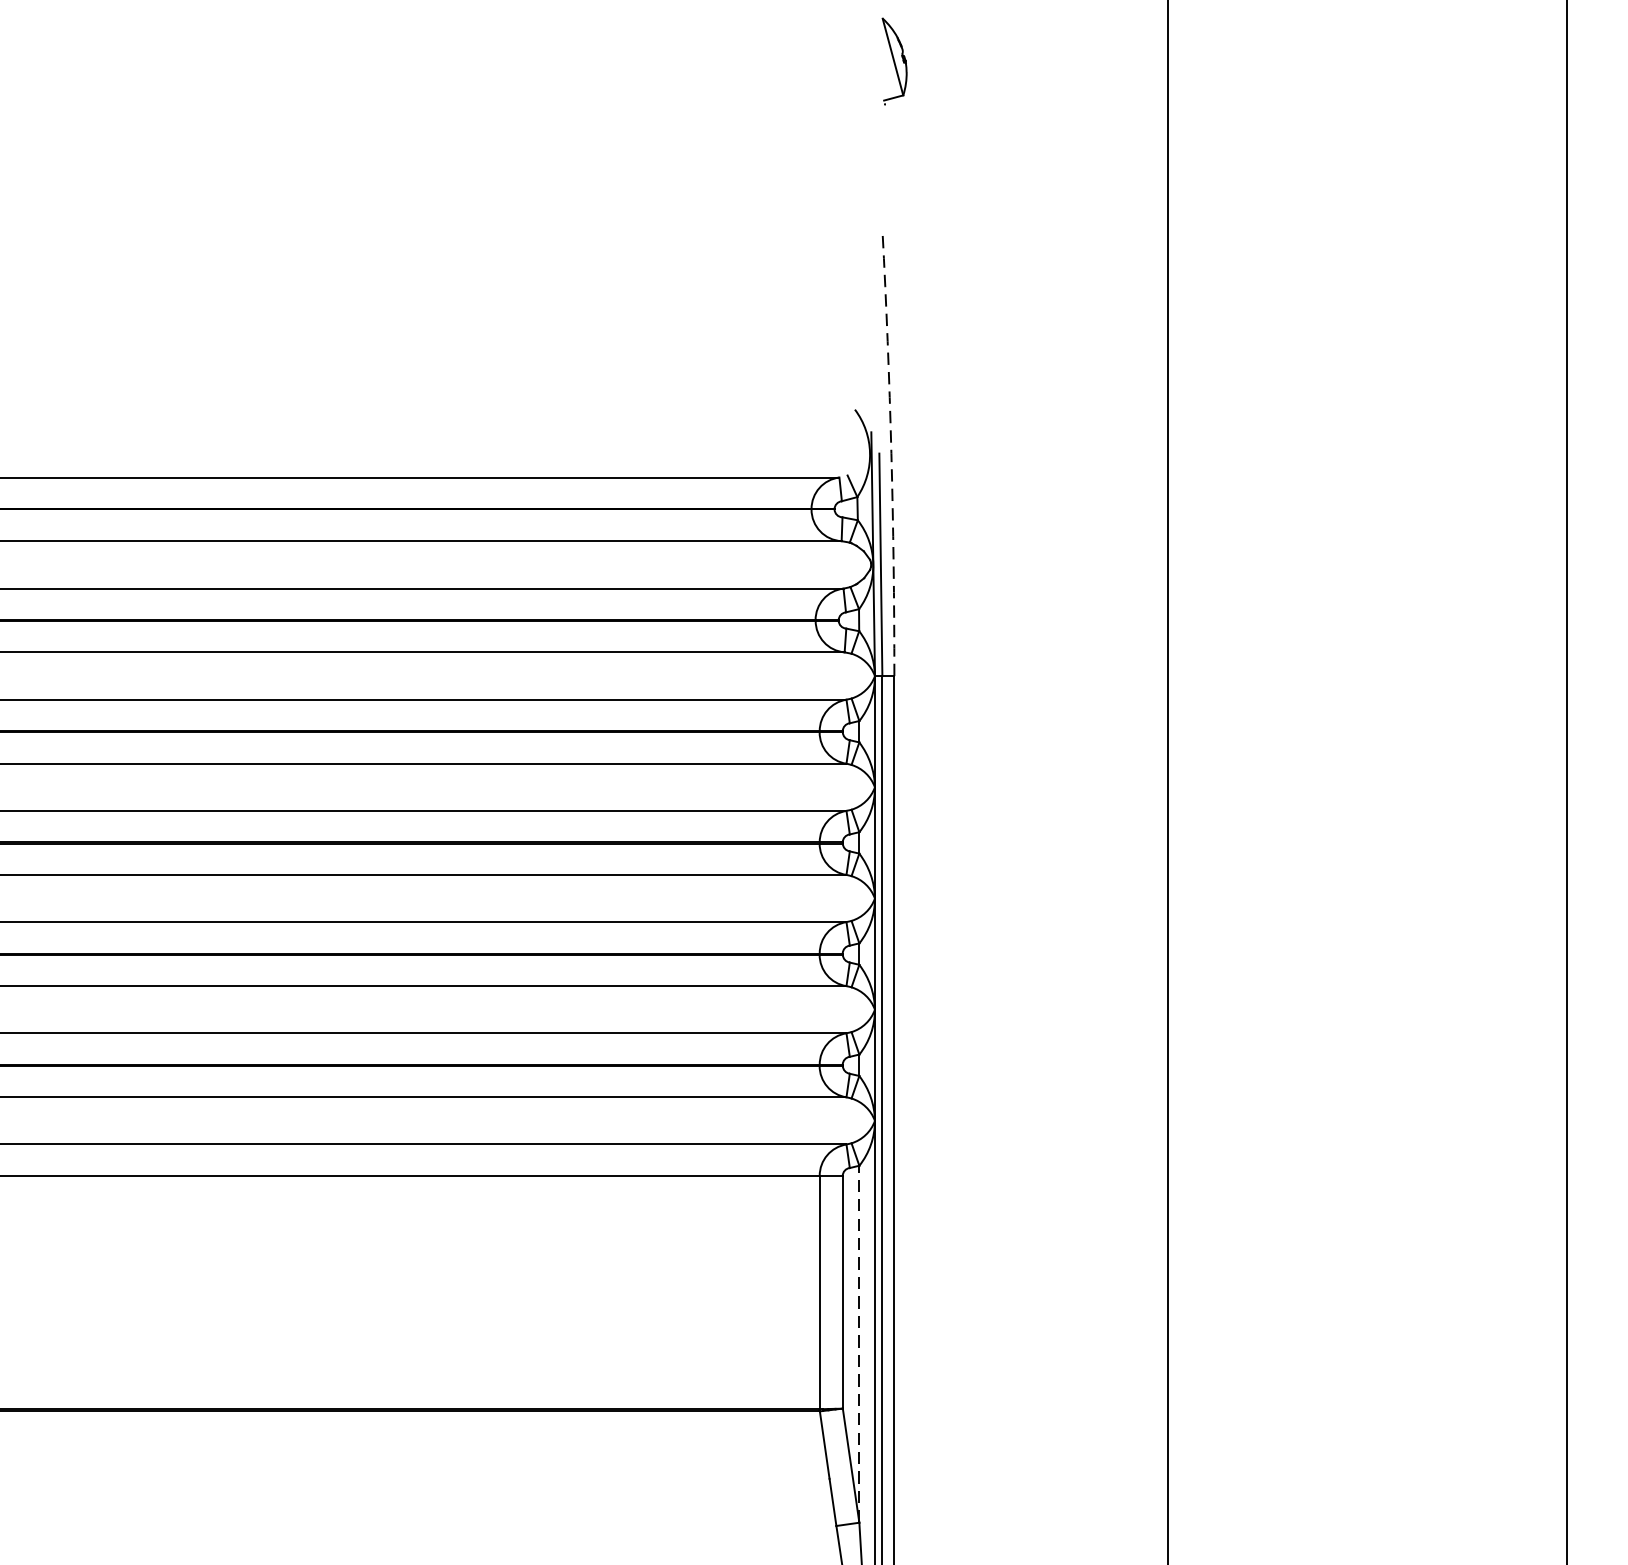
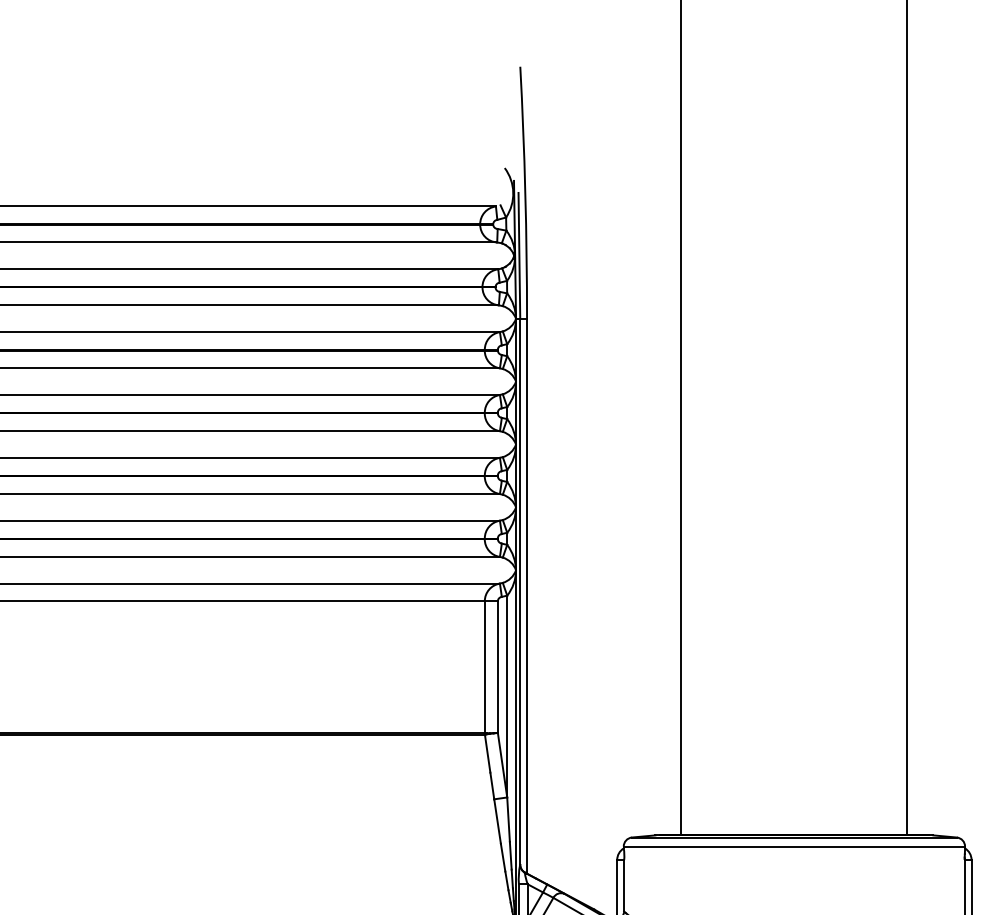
arc: (891, 452) -> (525, 192), dashed -> solid
line: (859, 1344) -> (507, 696), dashed -> solid

